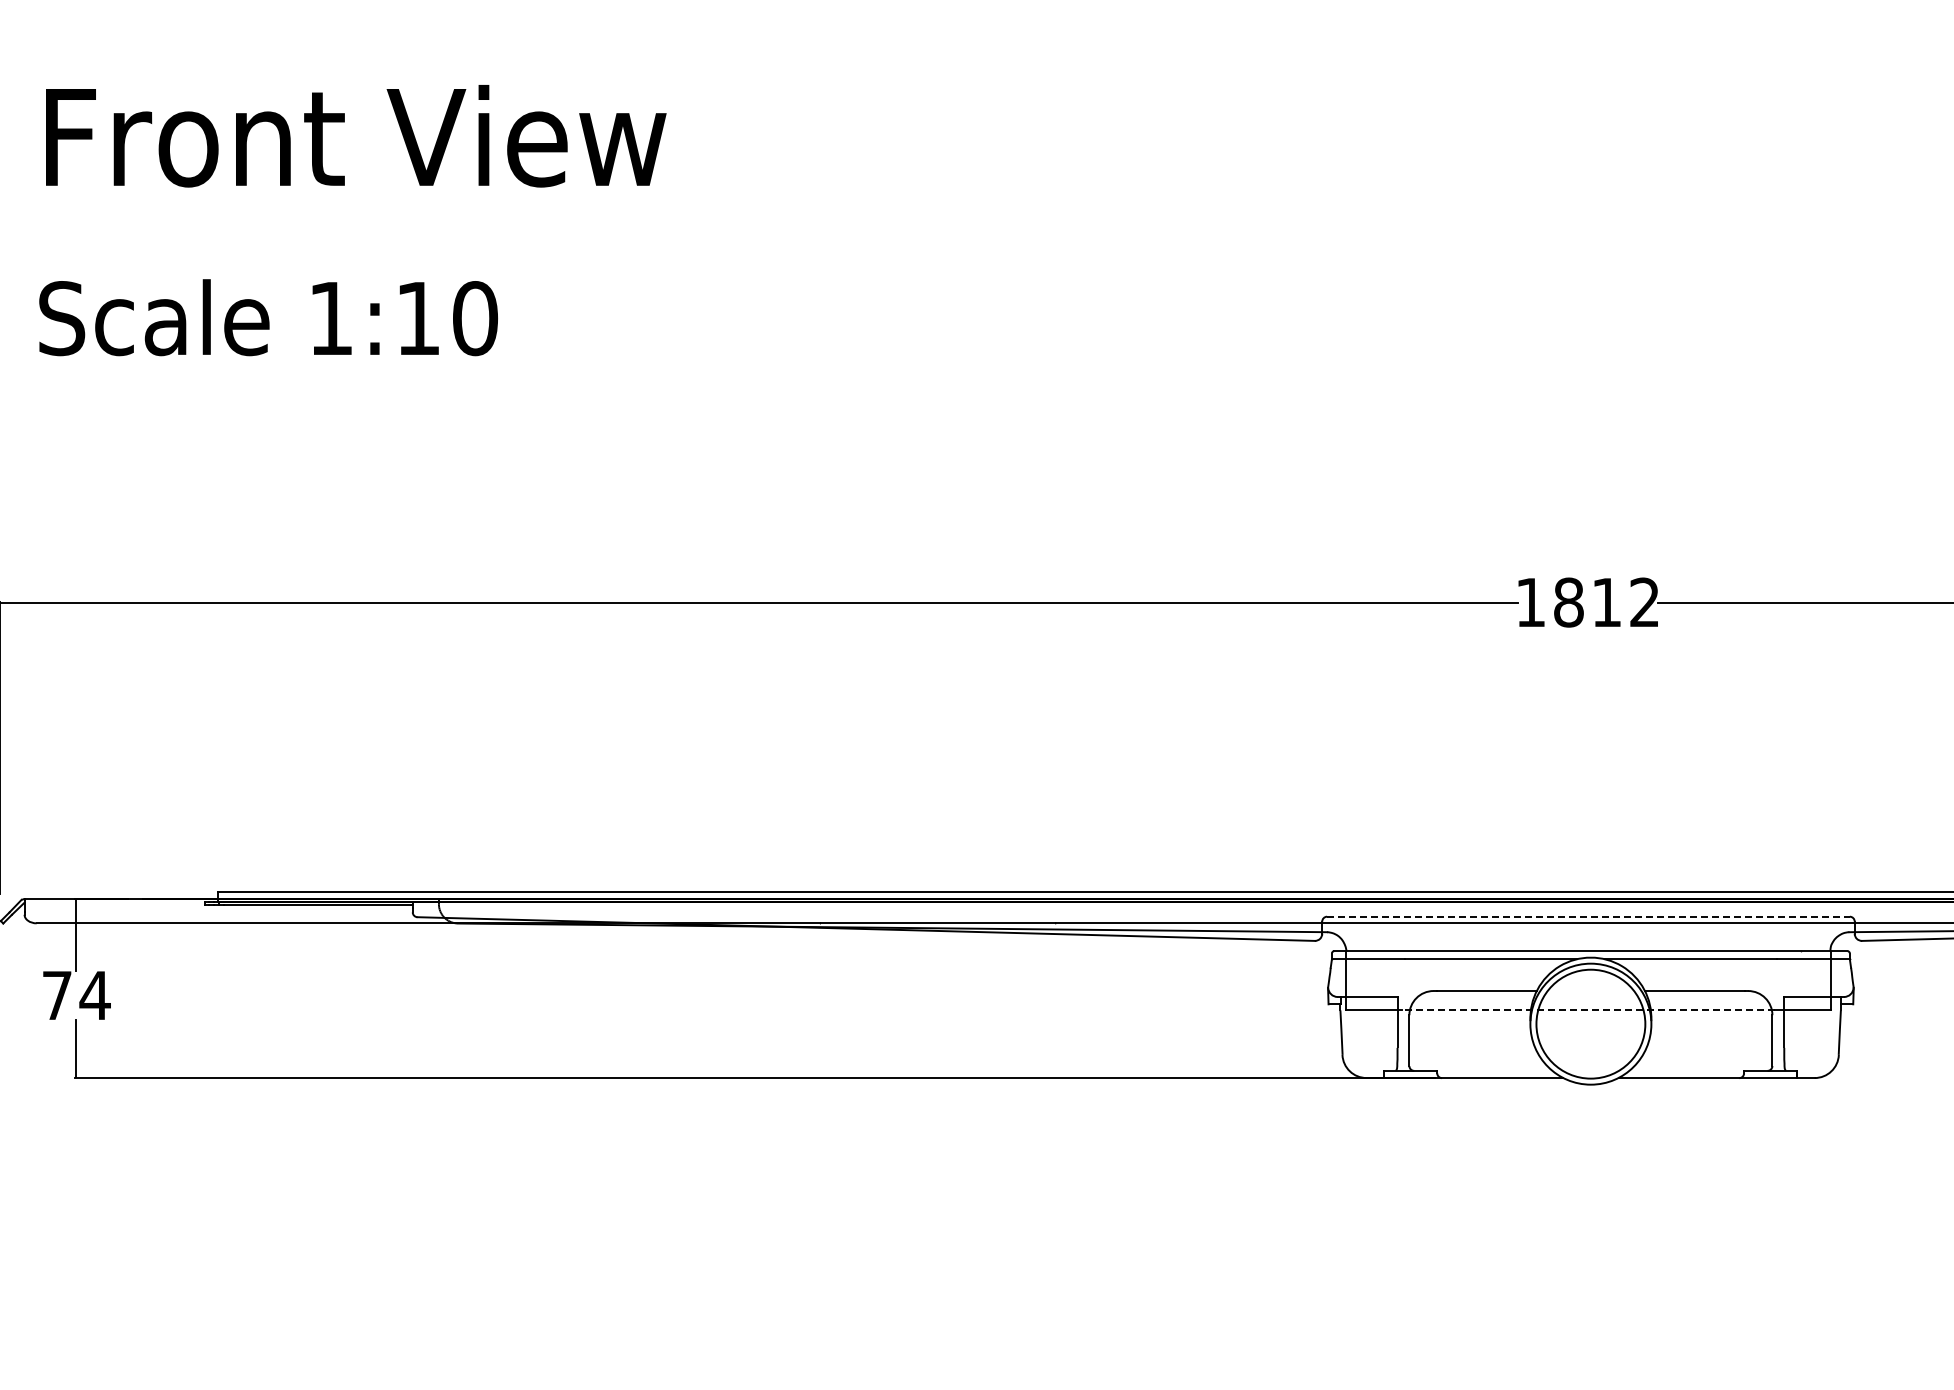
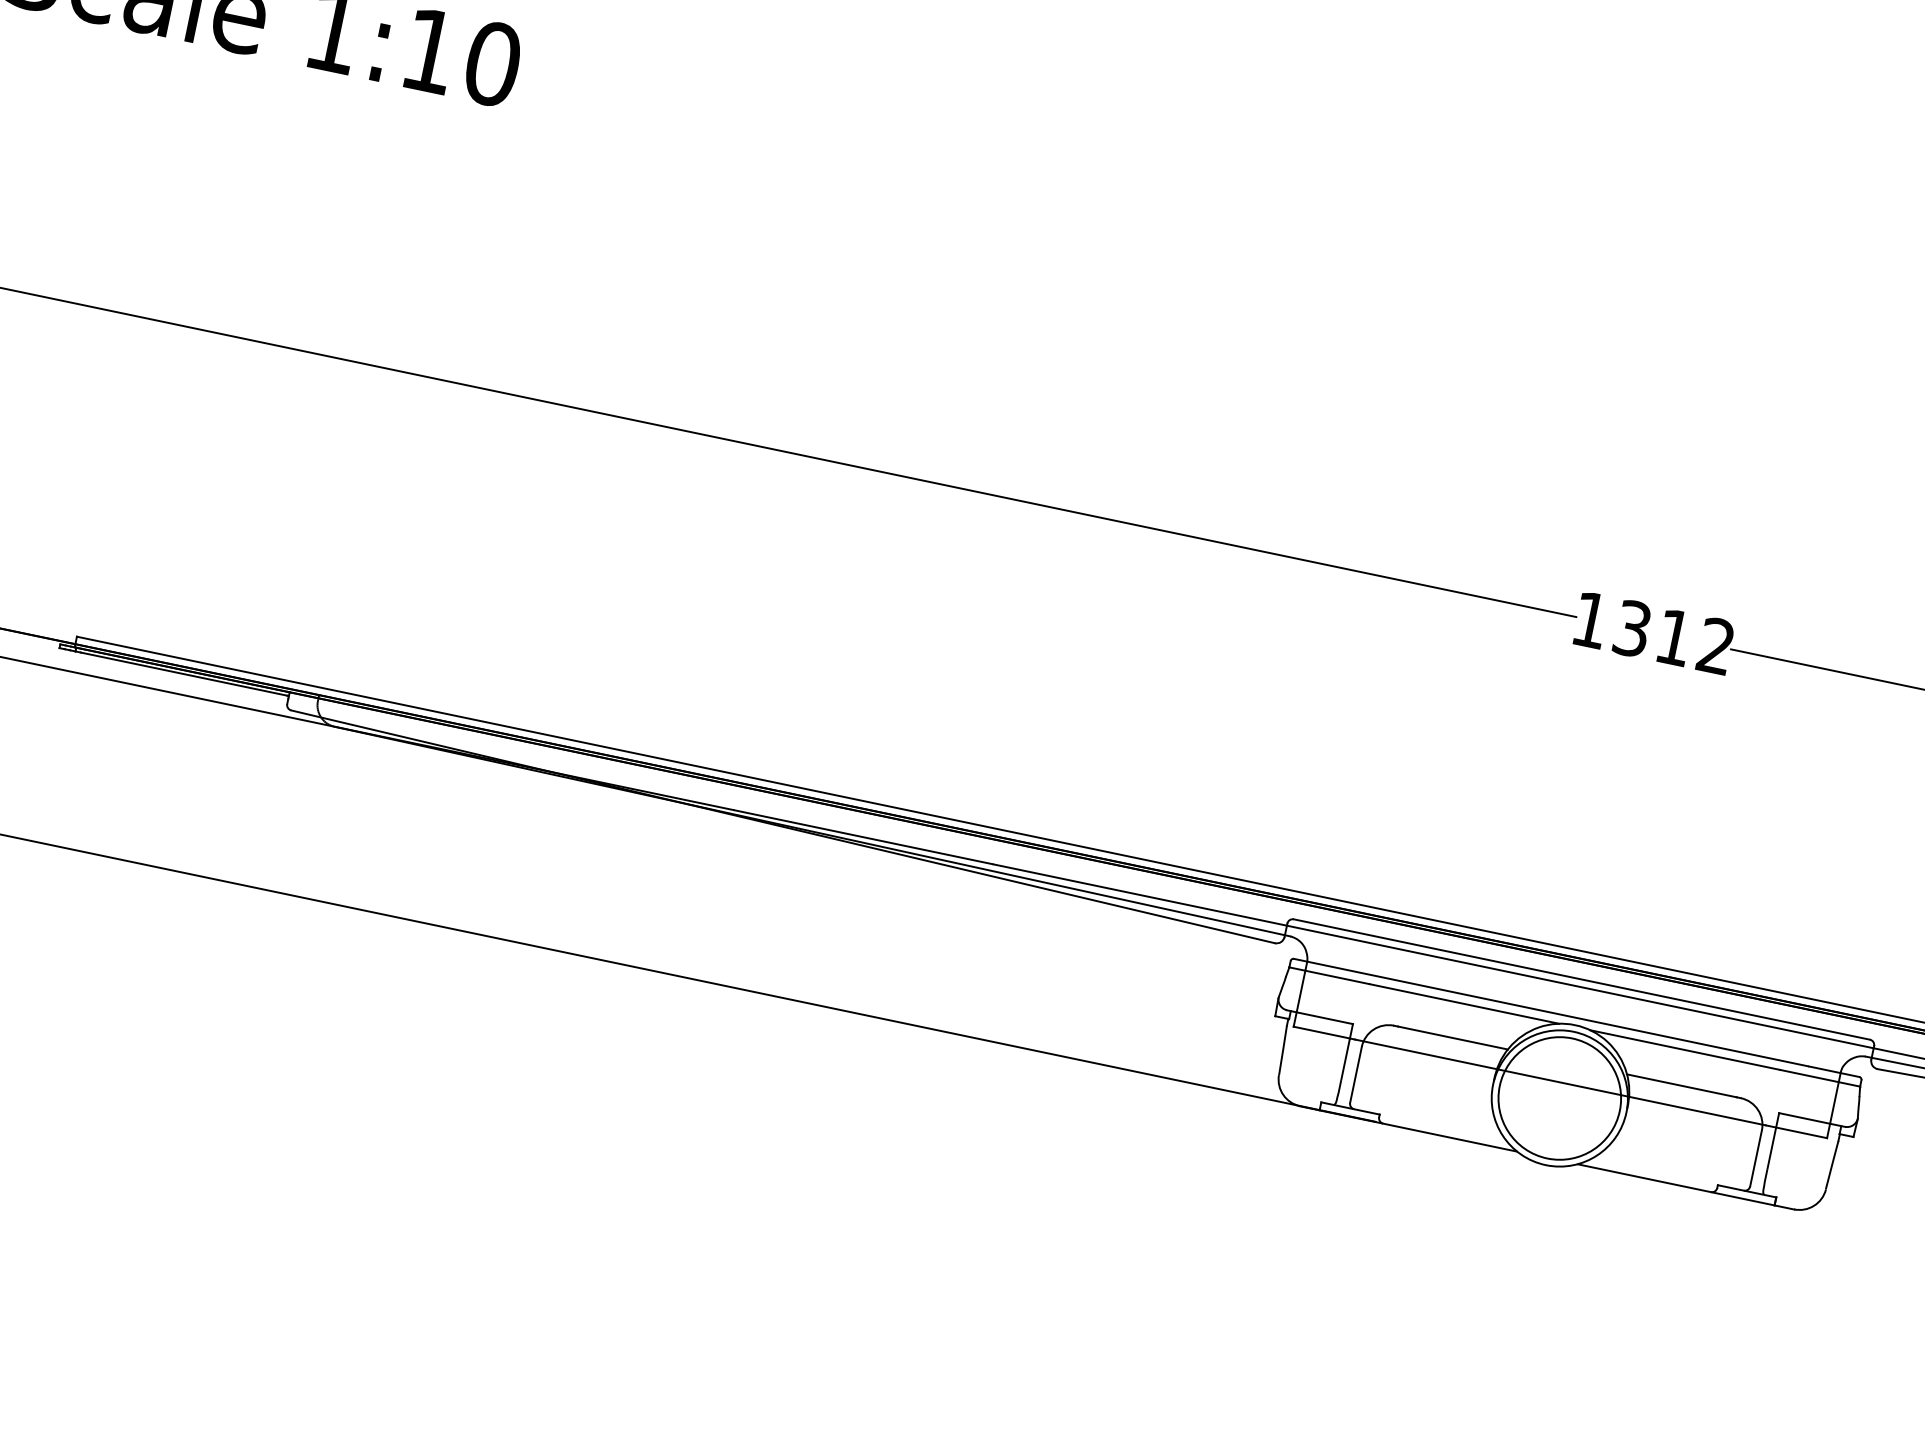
text: (1568, 602) -> (1632, 628), 1812 -> 1312
line: (1588, 916) -> (1581, 979), dashed -> solid
line: (1587, 1010) -> (1559, 1082), dashed -> solid

